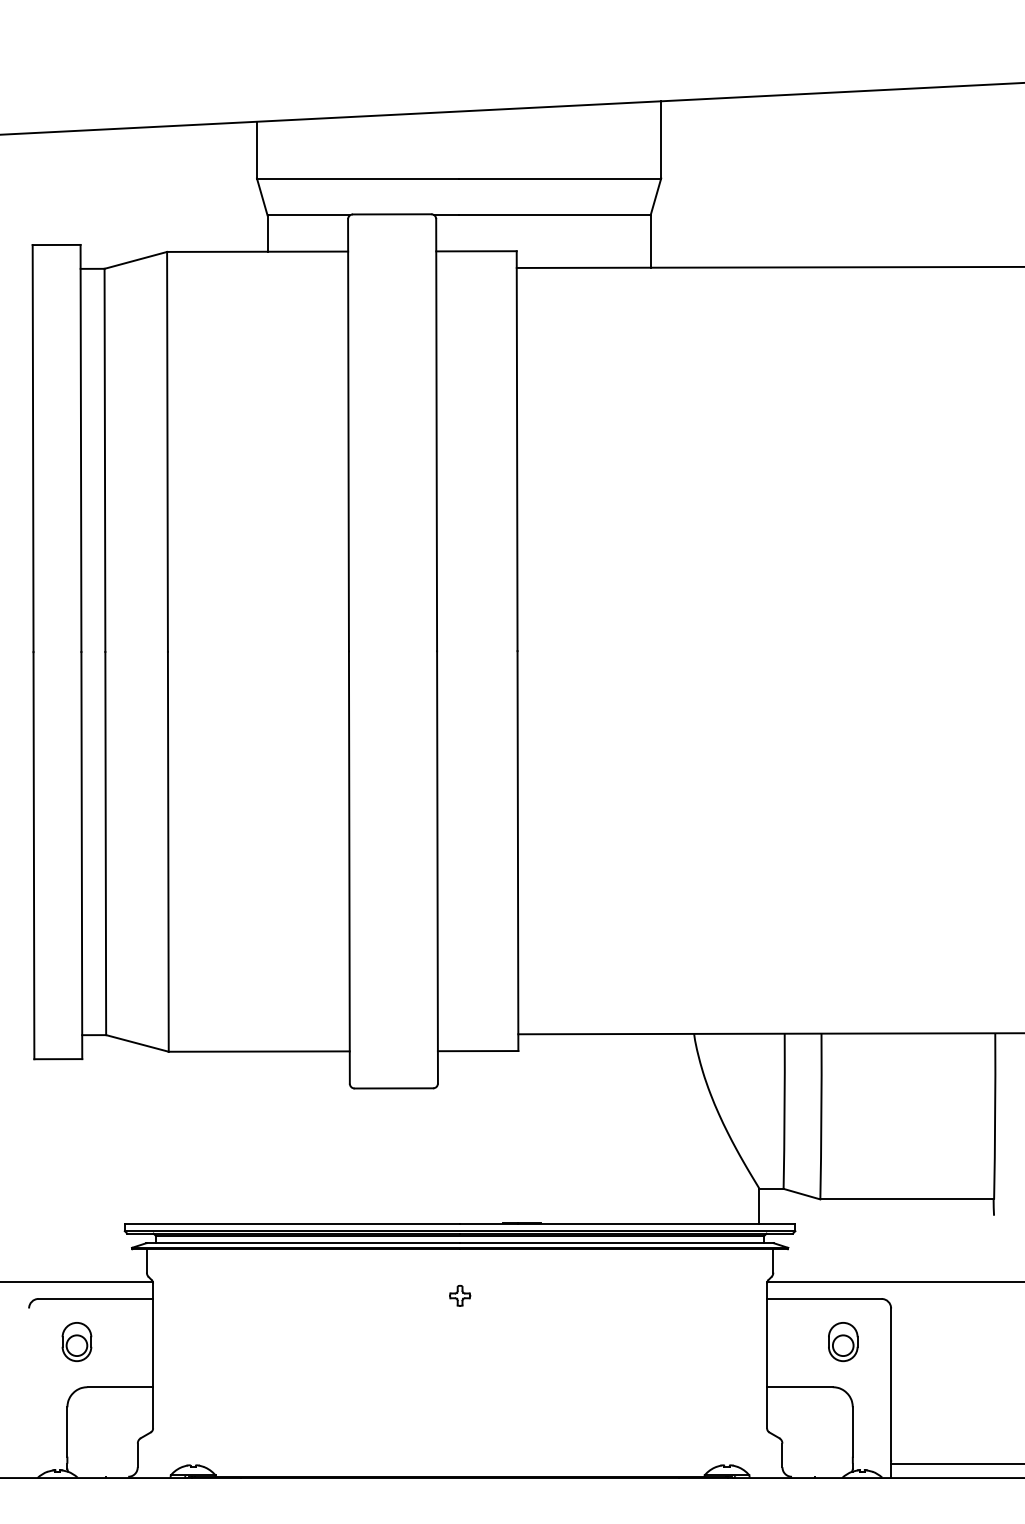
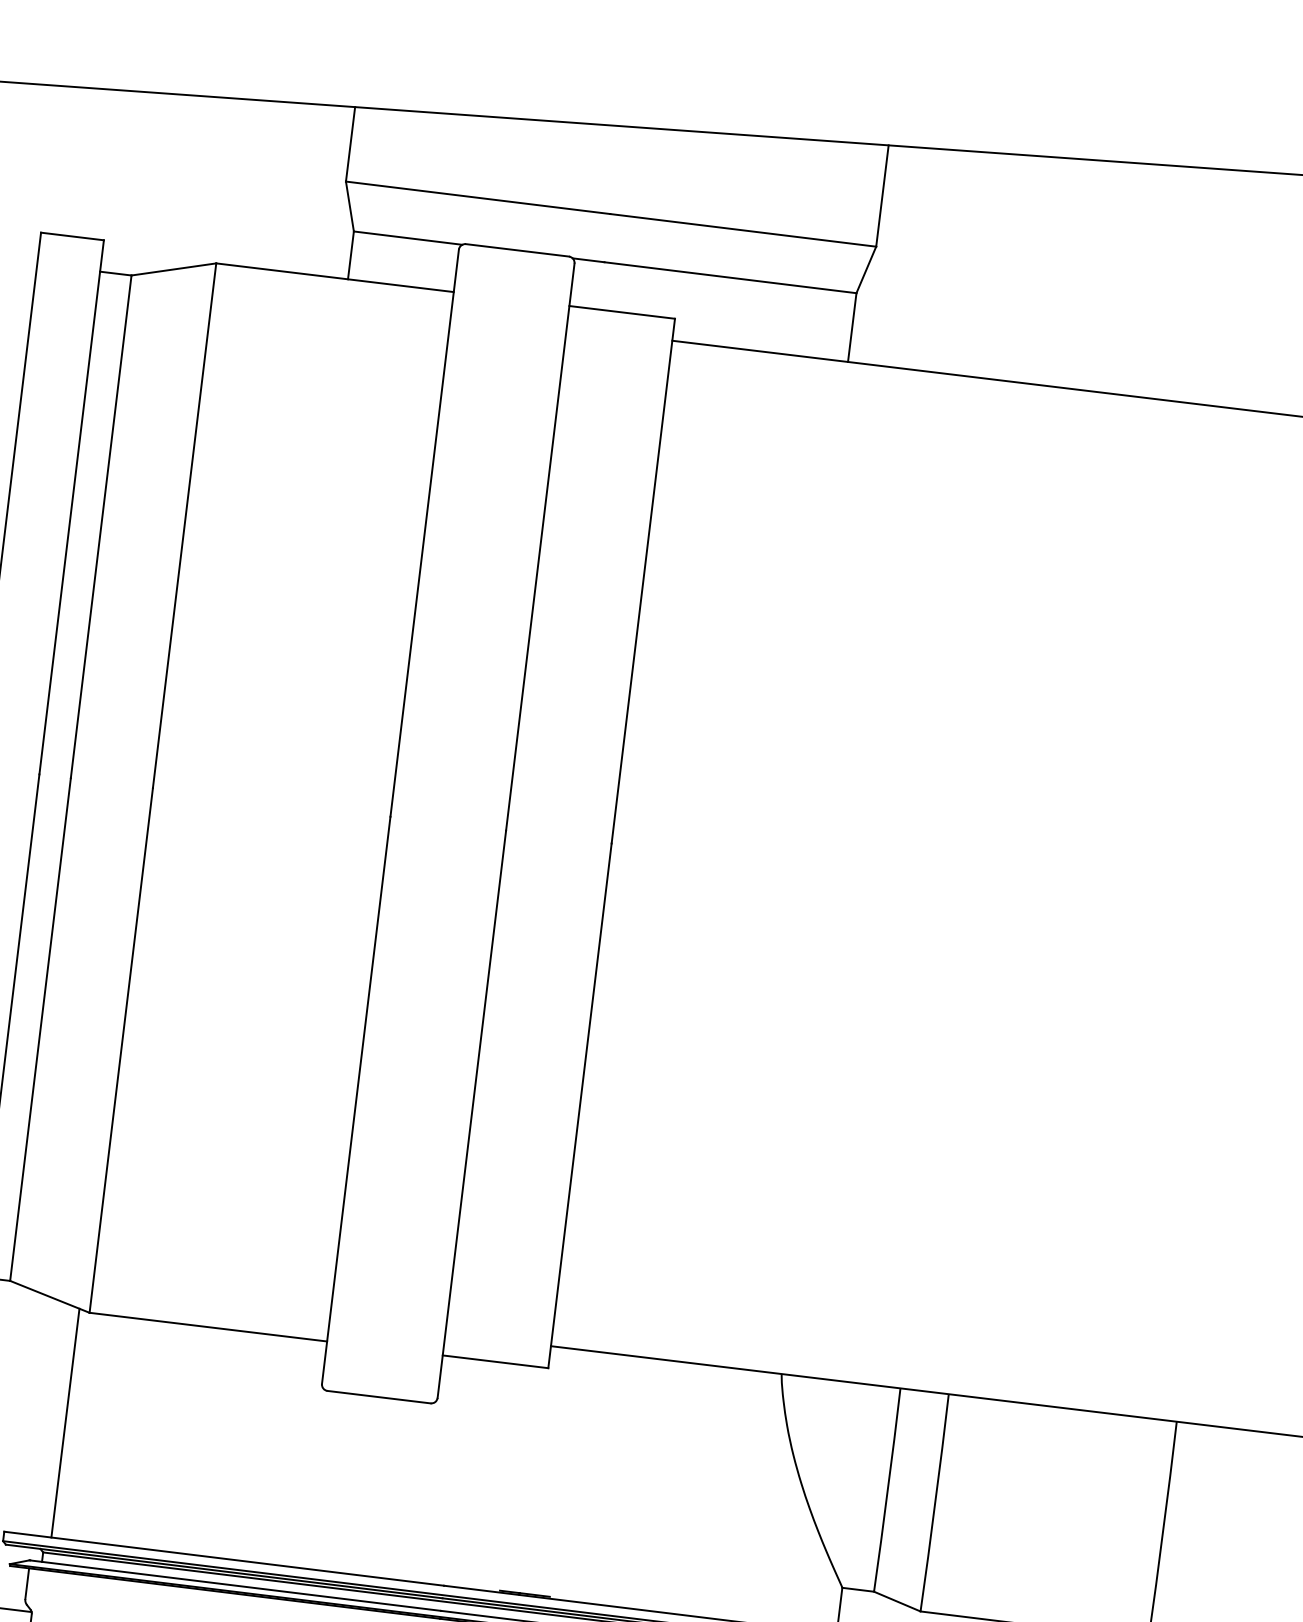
line: (160, 1136) -> (65, 1422), added

